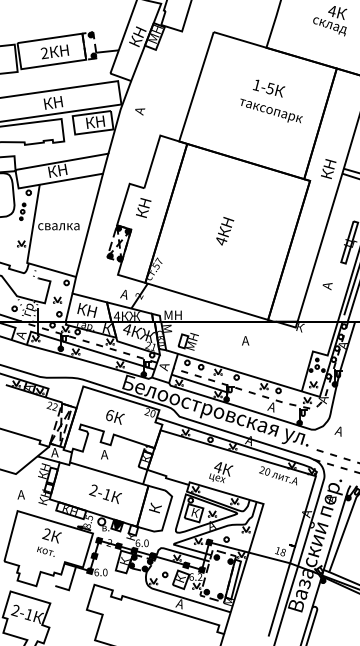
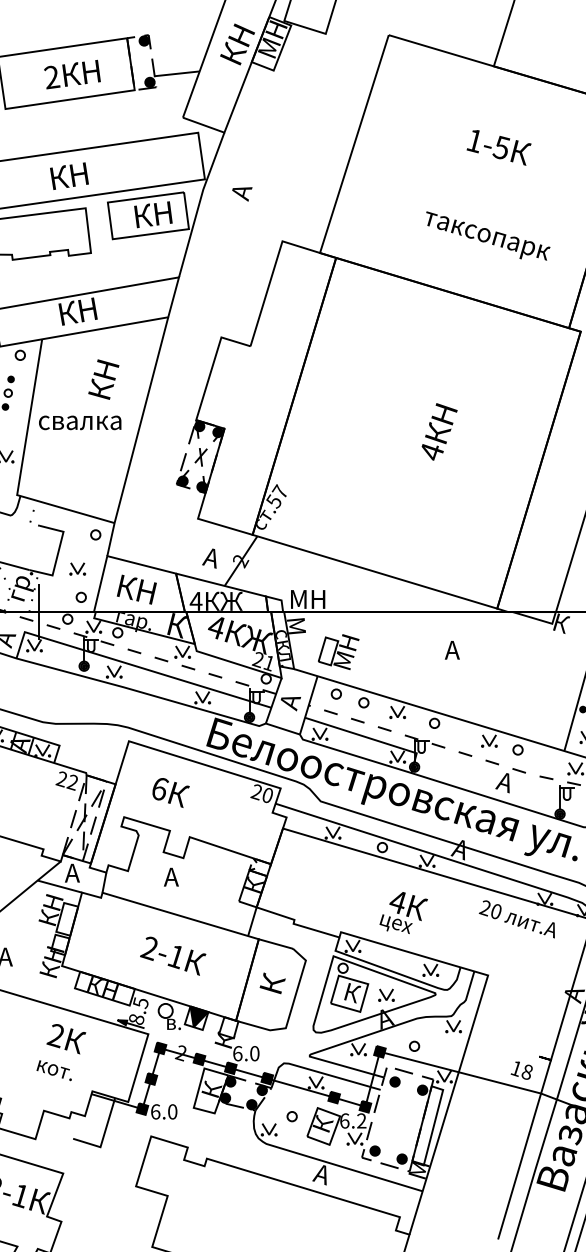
text: (271, 110) -> (487, 235), moved
text: (143, 208) -> (103, 380), moved
text: (225, 231) -> (440, 432), moved
text: (115, 417) -> (171, 793), moved

